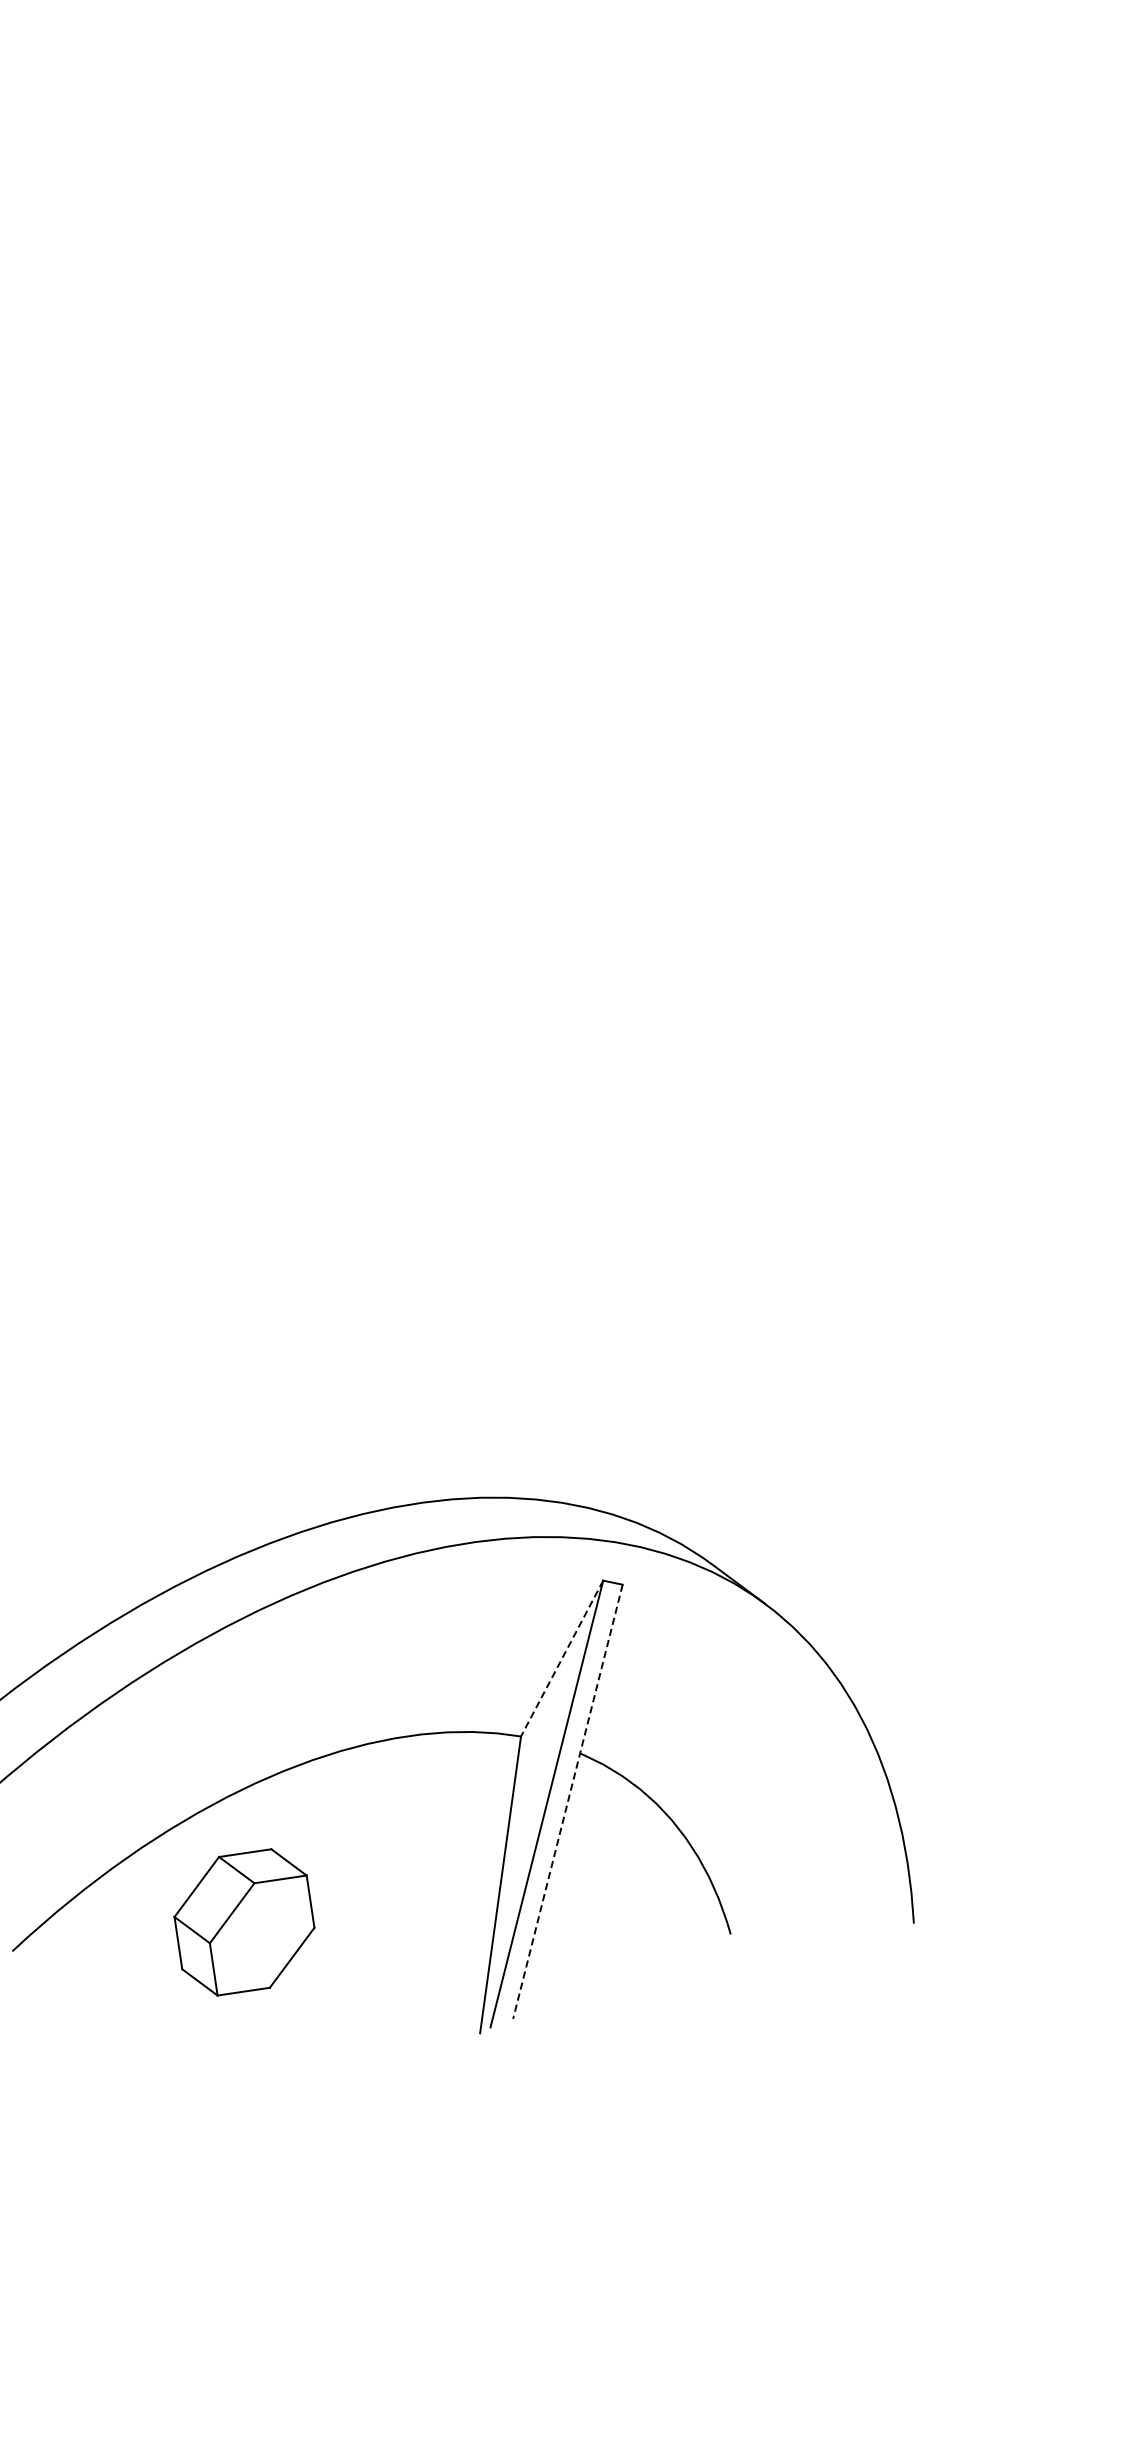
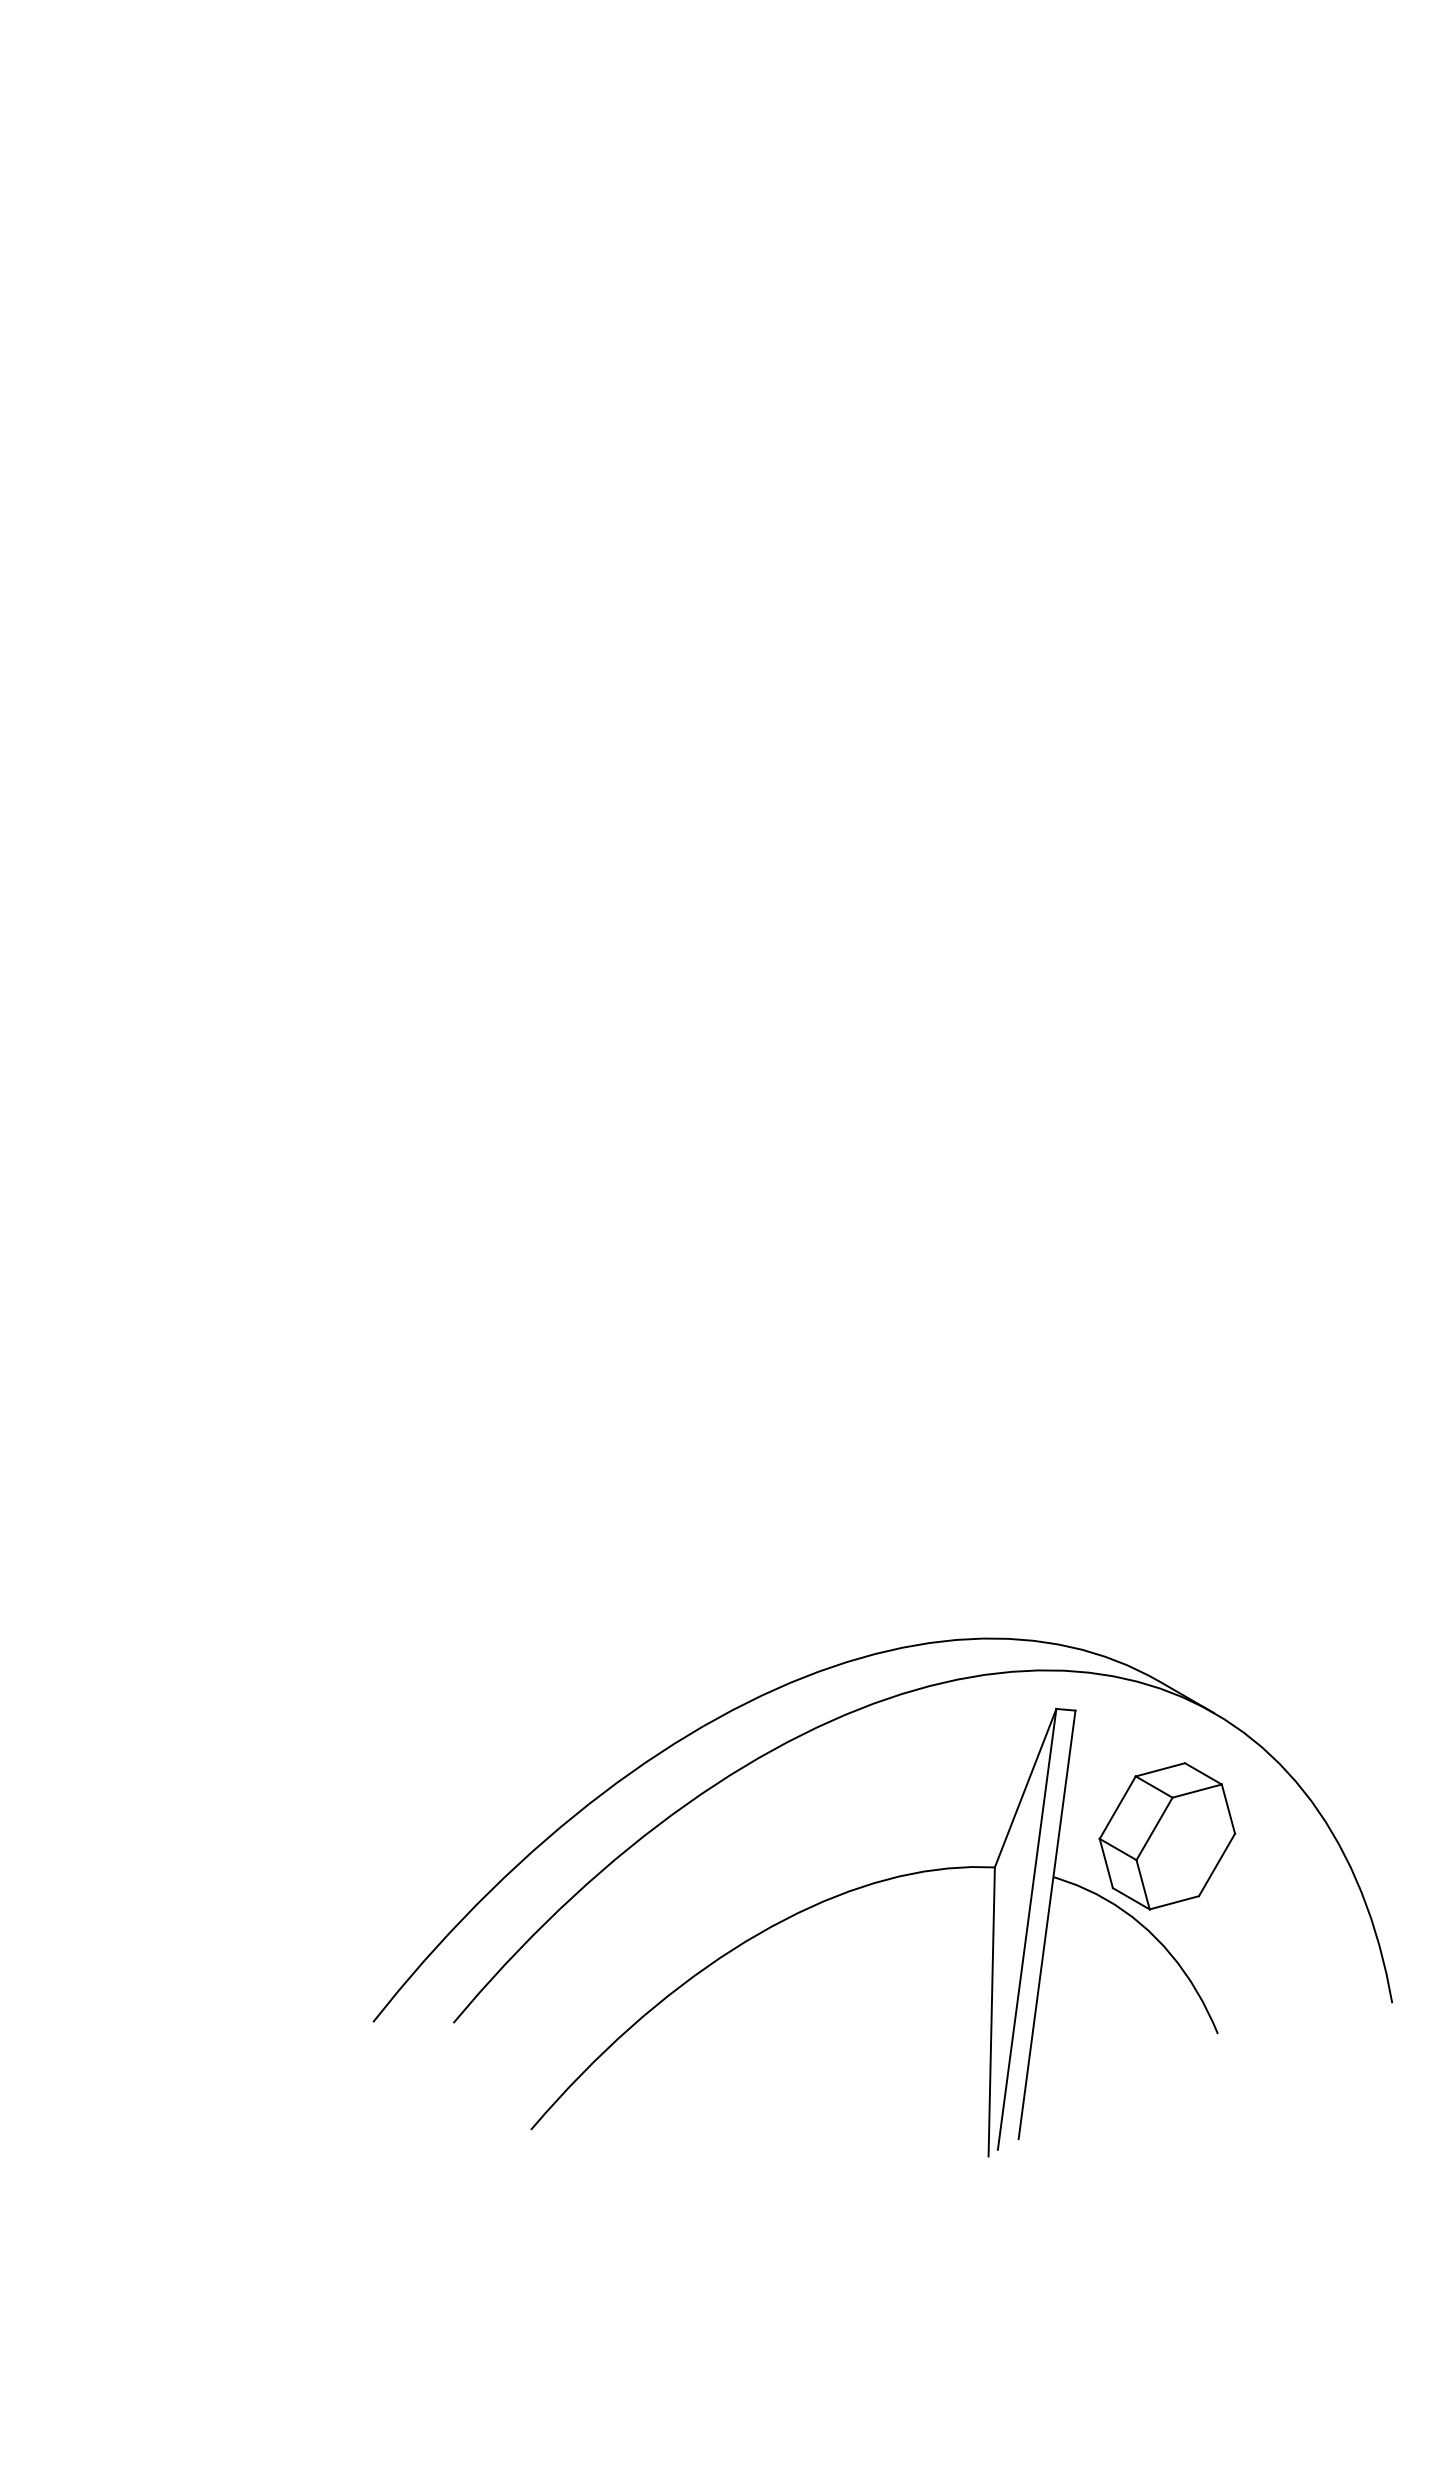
line: (561, 1658) -> (1025, 1788), dashed -> solid
line: (568, 1802) -> (1047, 1925), dashed -> solid
part: (244, 1922) -> (1167, 1836), moved

